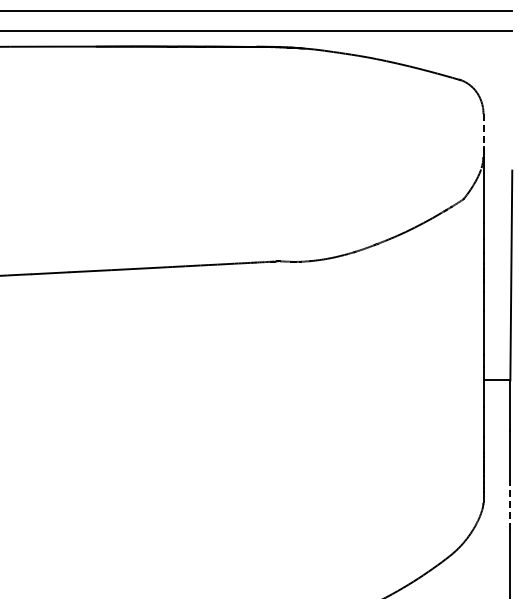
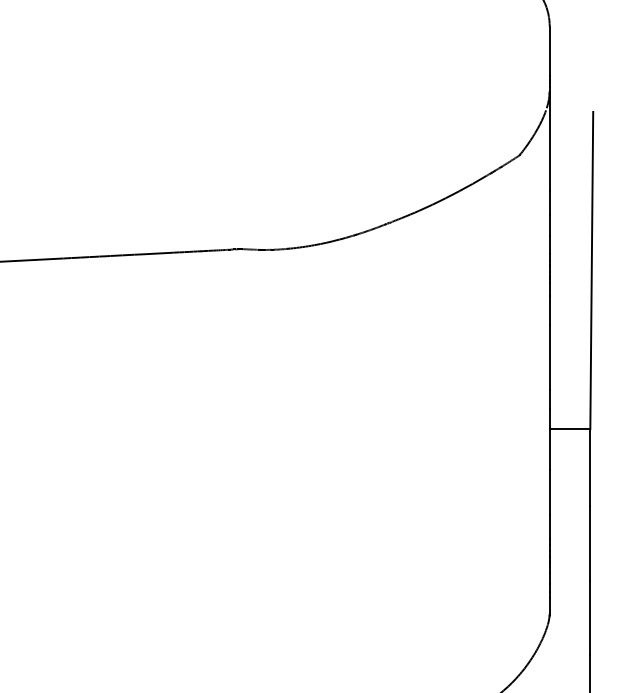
line: (483, 130) -> (549, 51), dashed -> solid
line: (510, 505) -> (590, 618), dashed -> solid

